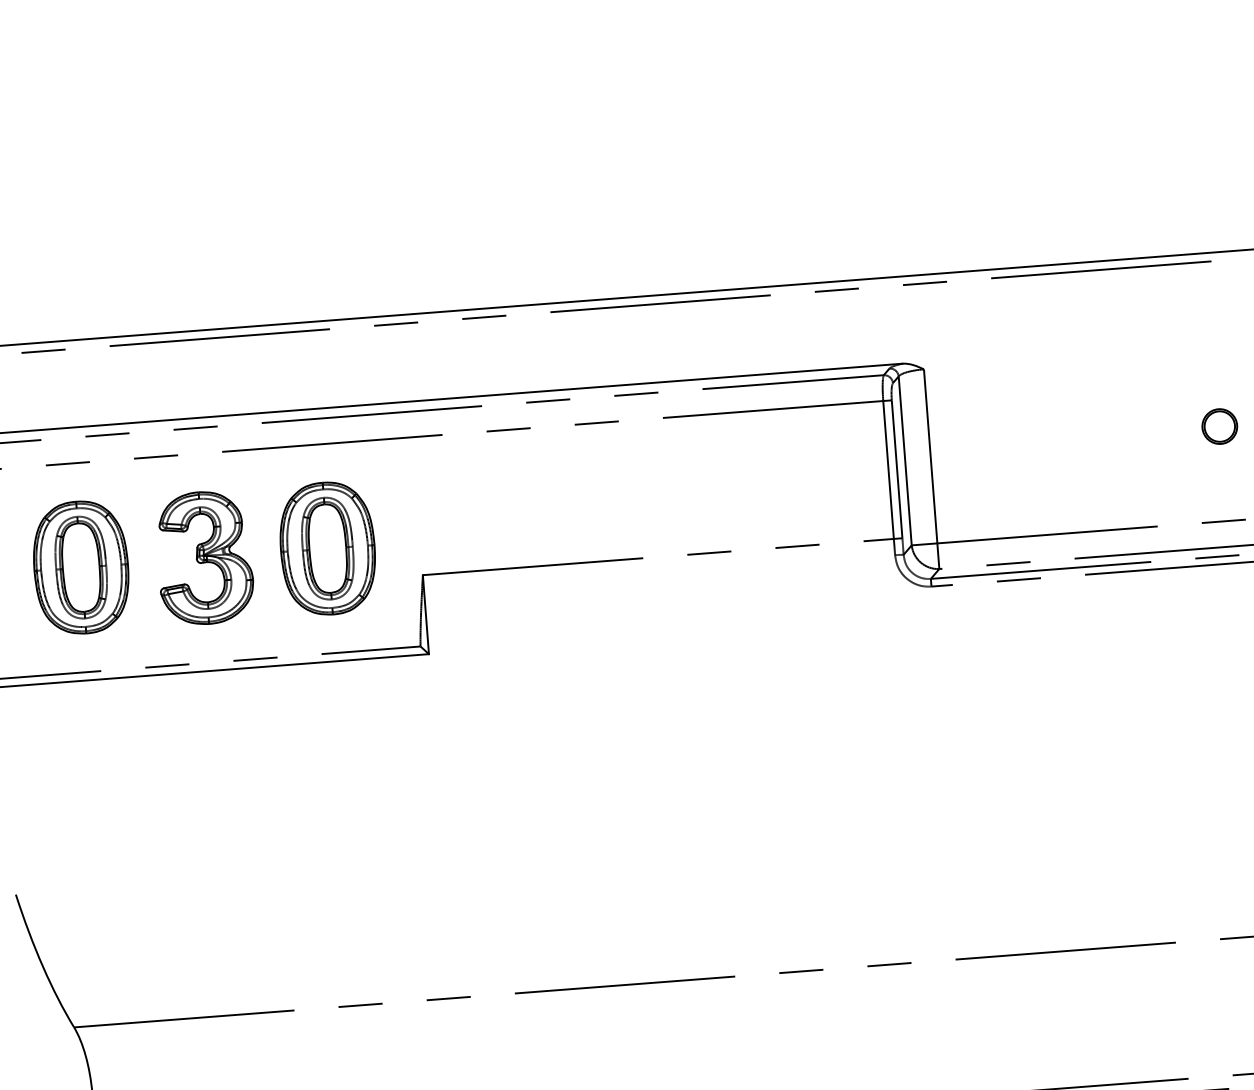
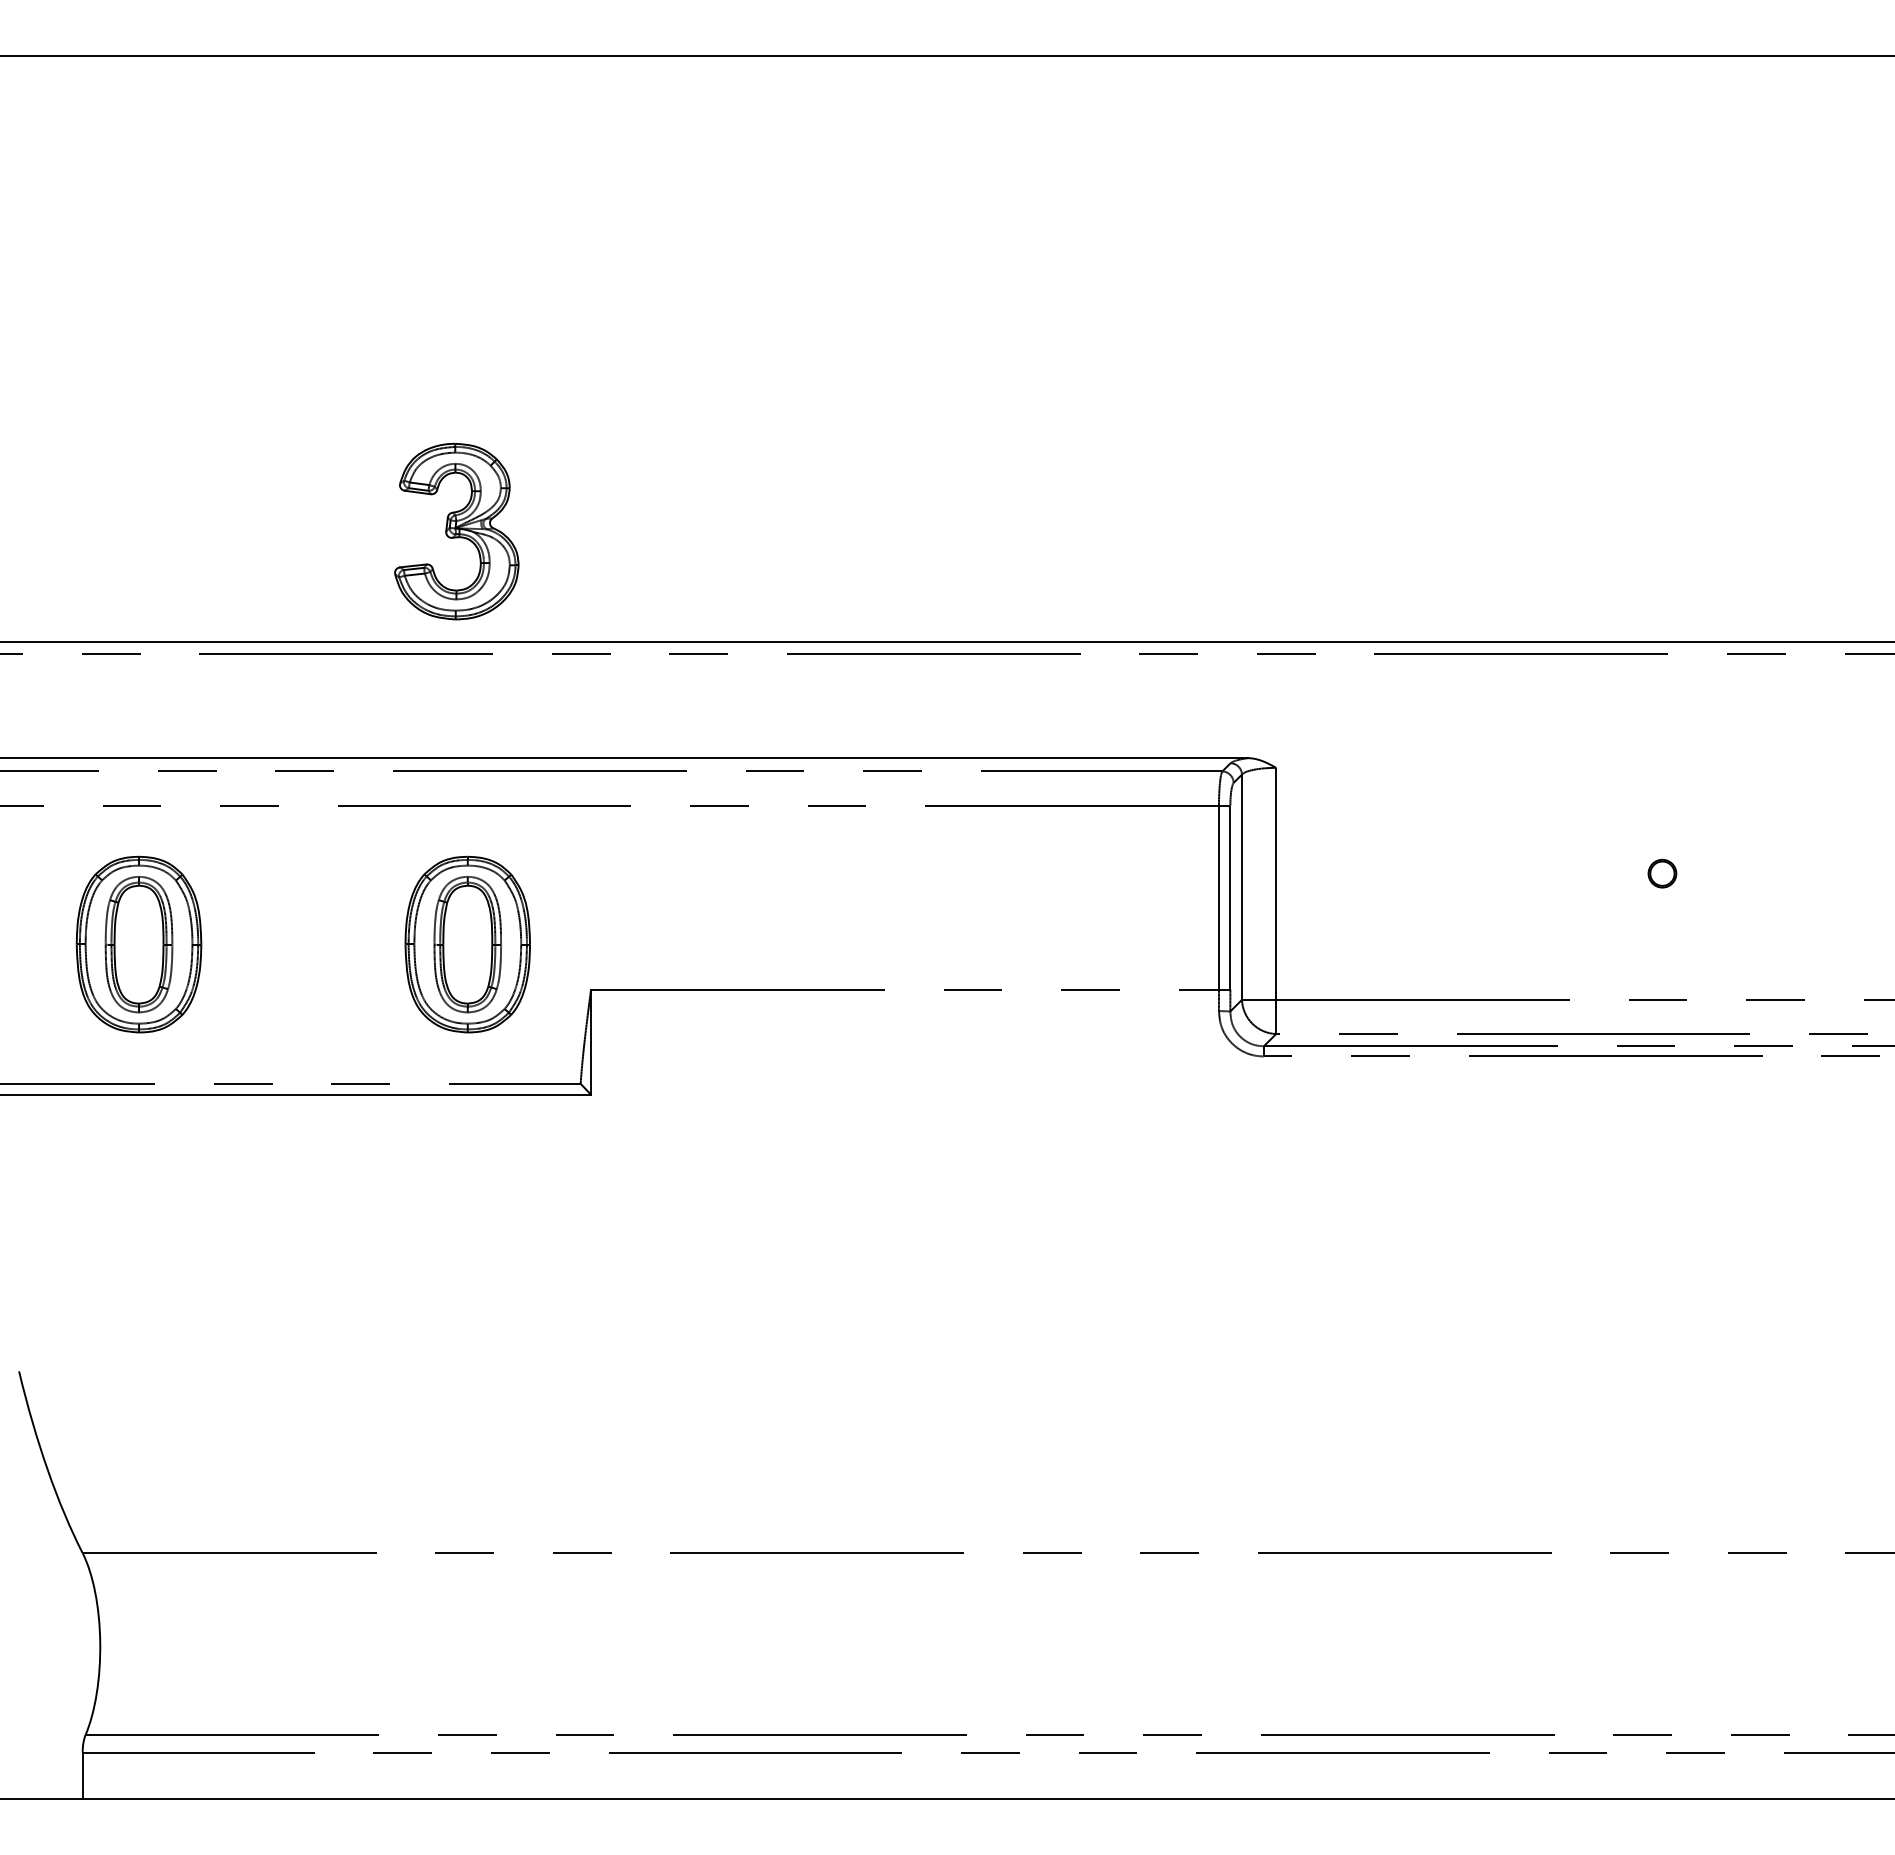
part: (1219, 426) -> (1662, 873), size x0.6
part: (204, 558) -> (456, 531), moved

